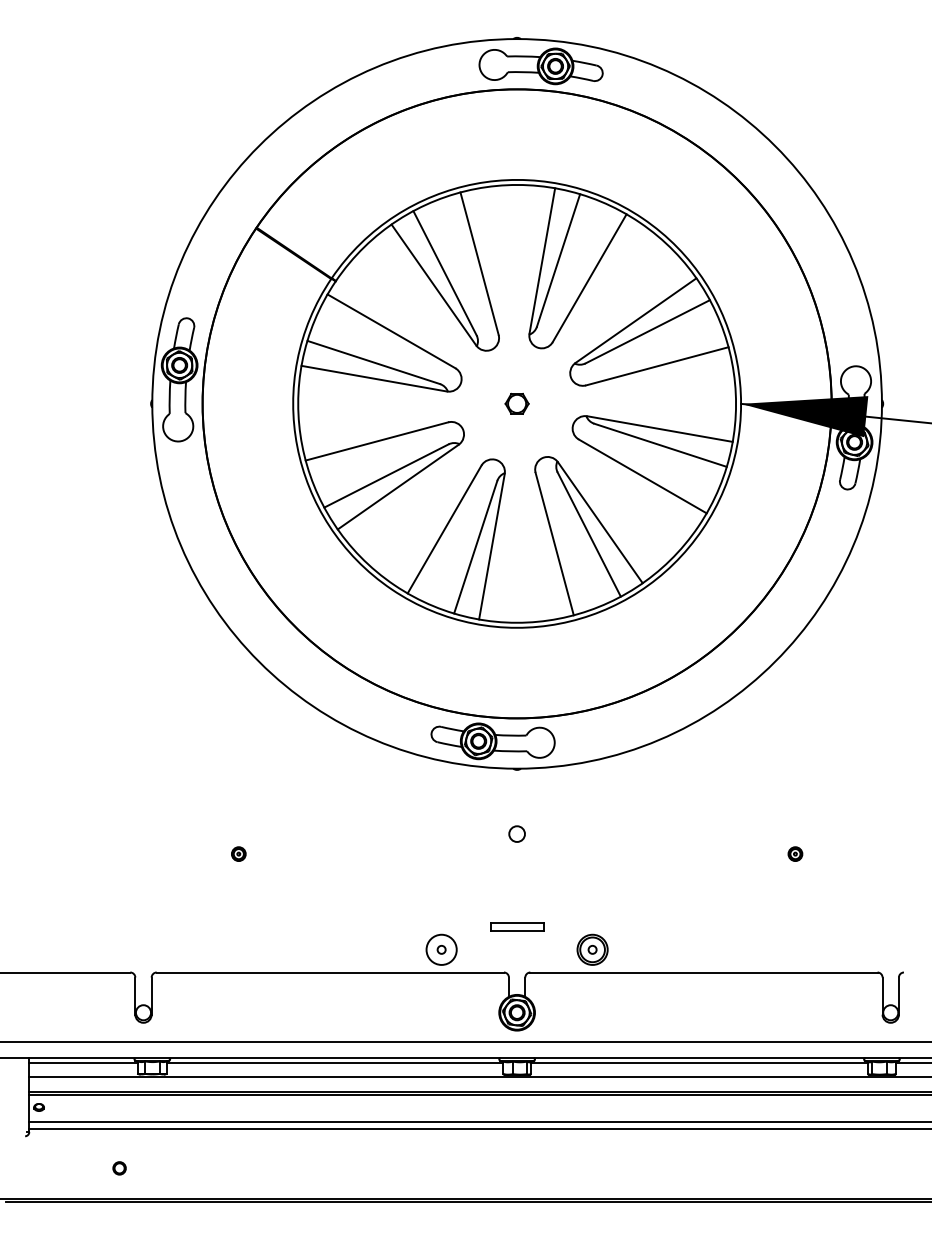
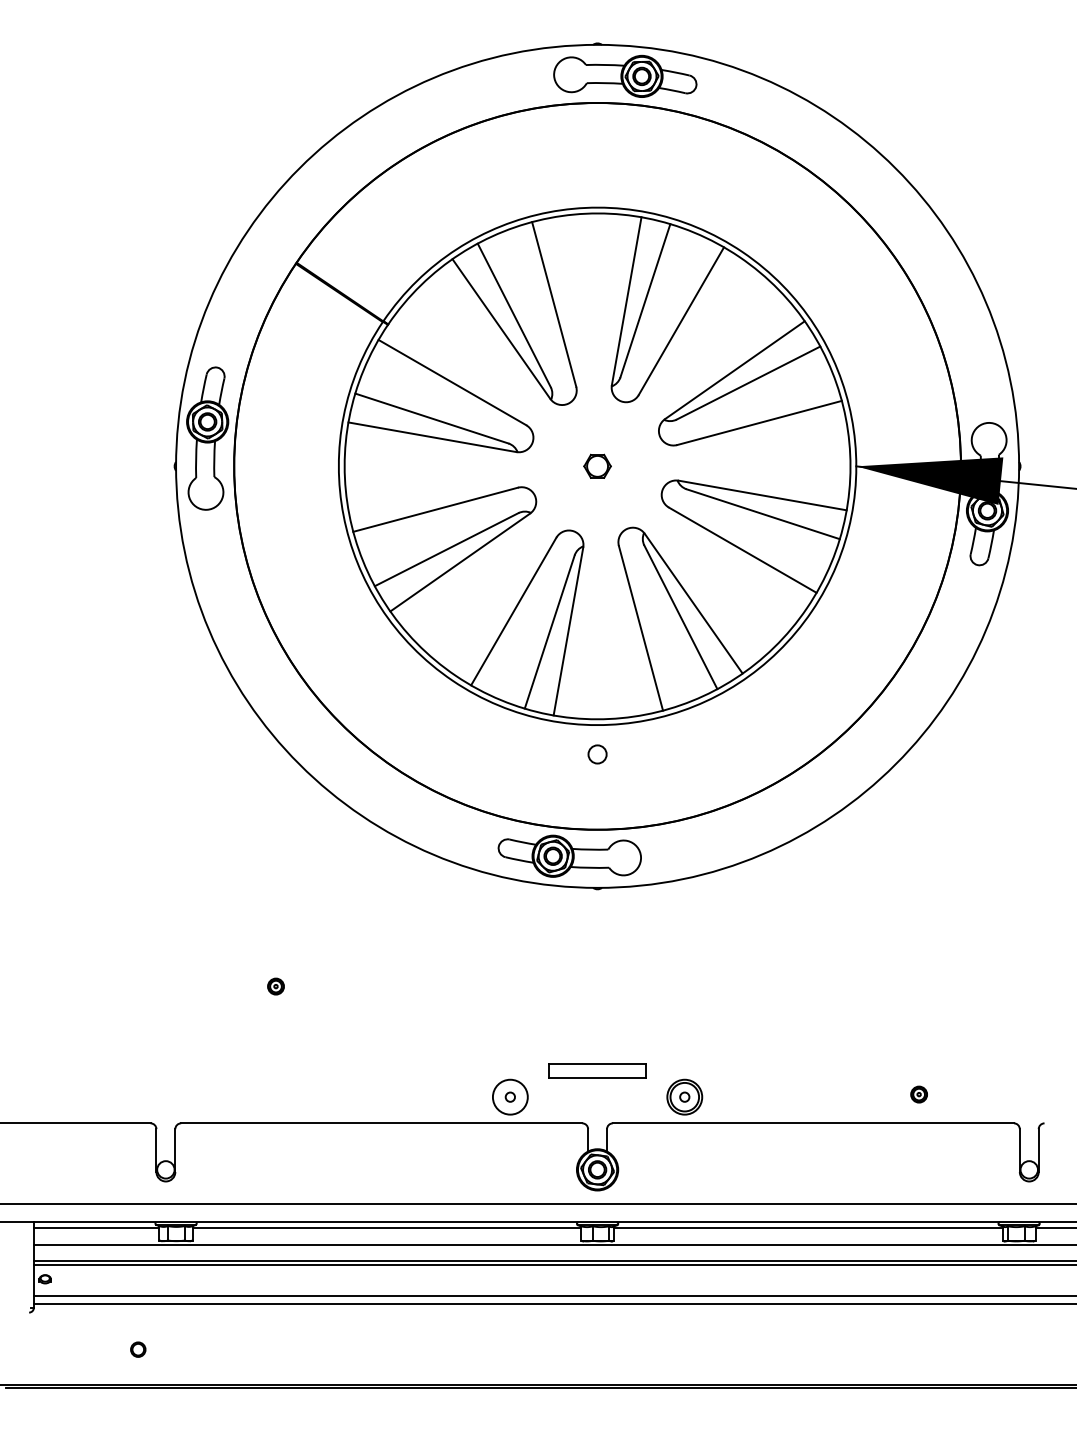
circle: (517, 834) -> (597, 754), moved
part: (794, 854) -> (918, 1094), moved
part: (517, 926) -> (597, 1070), size x1.6

